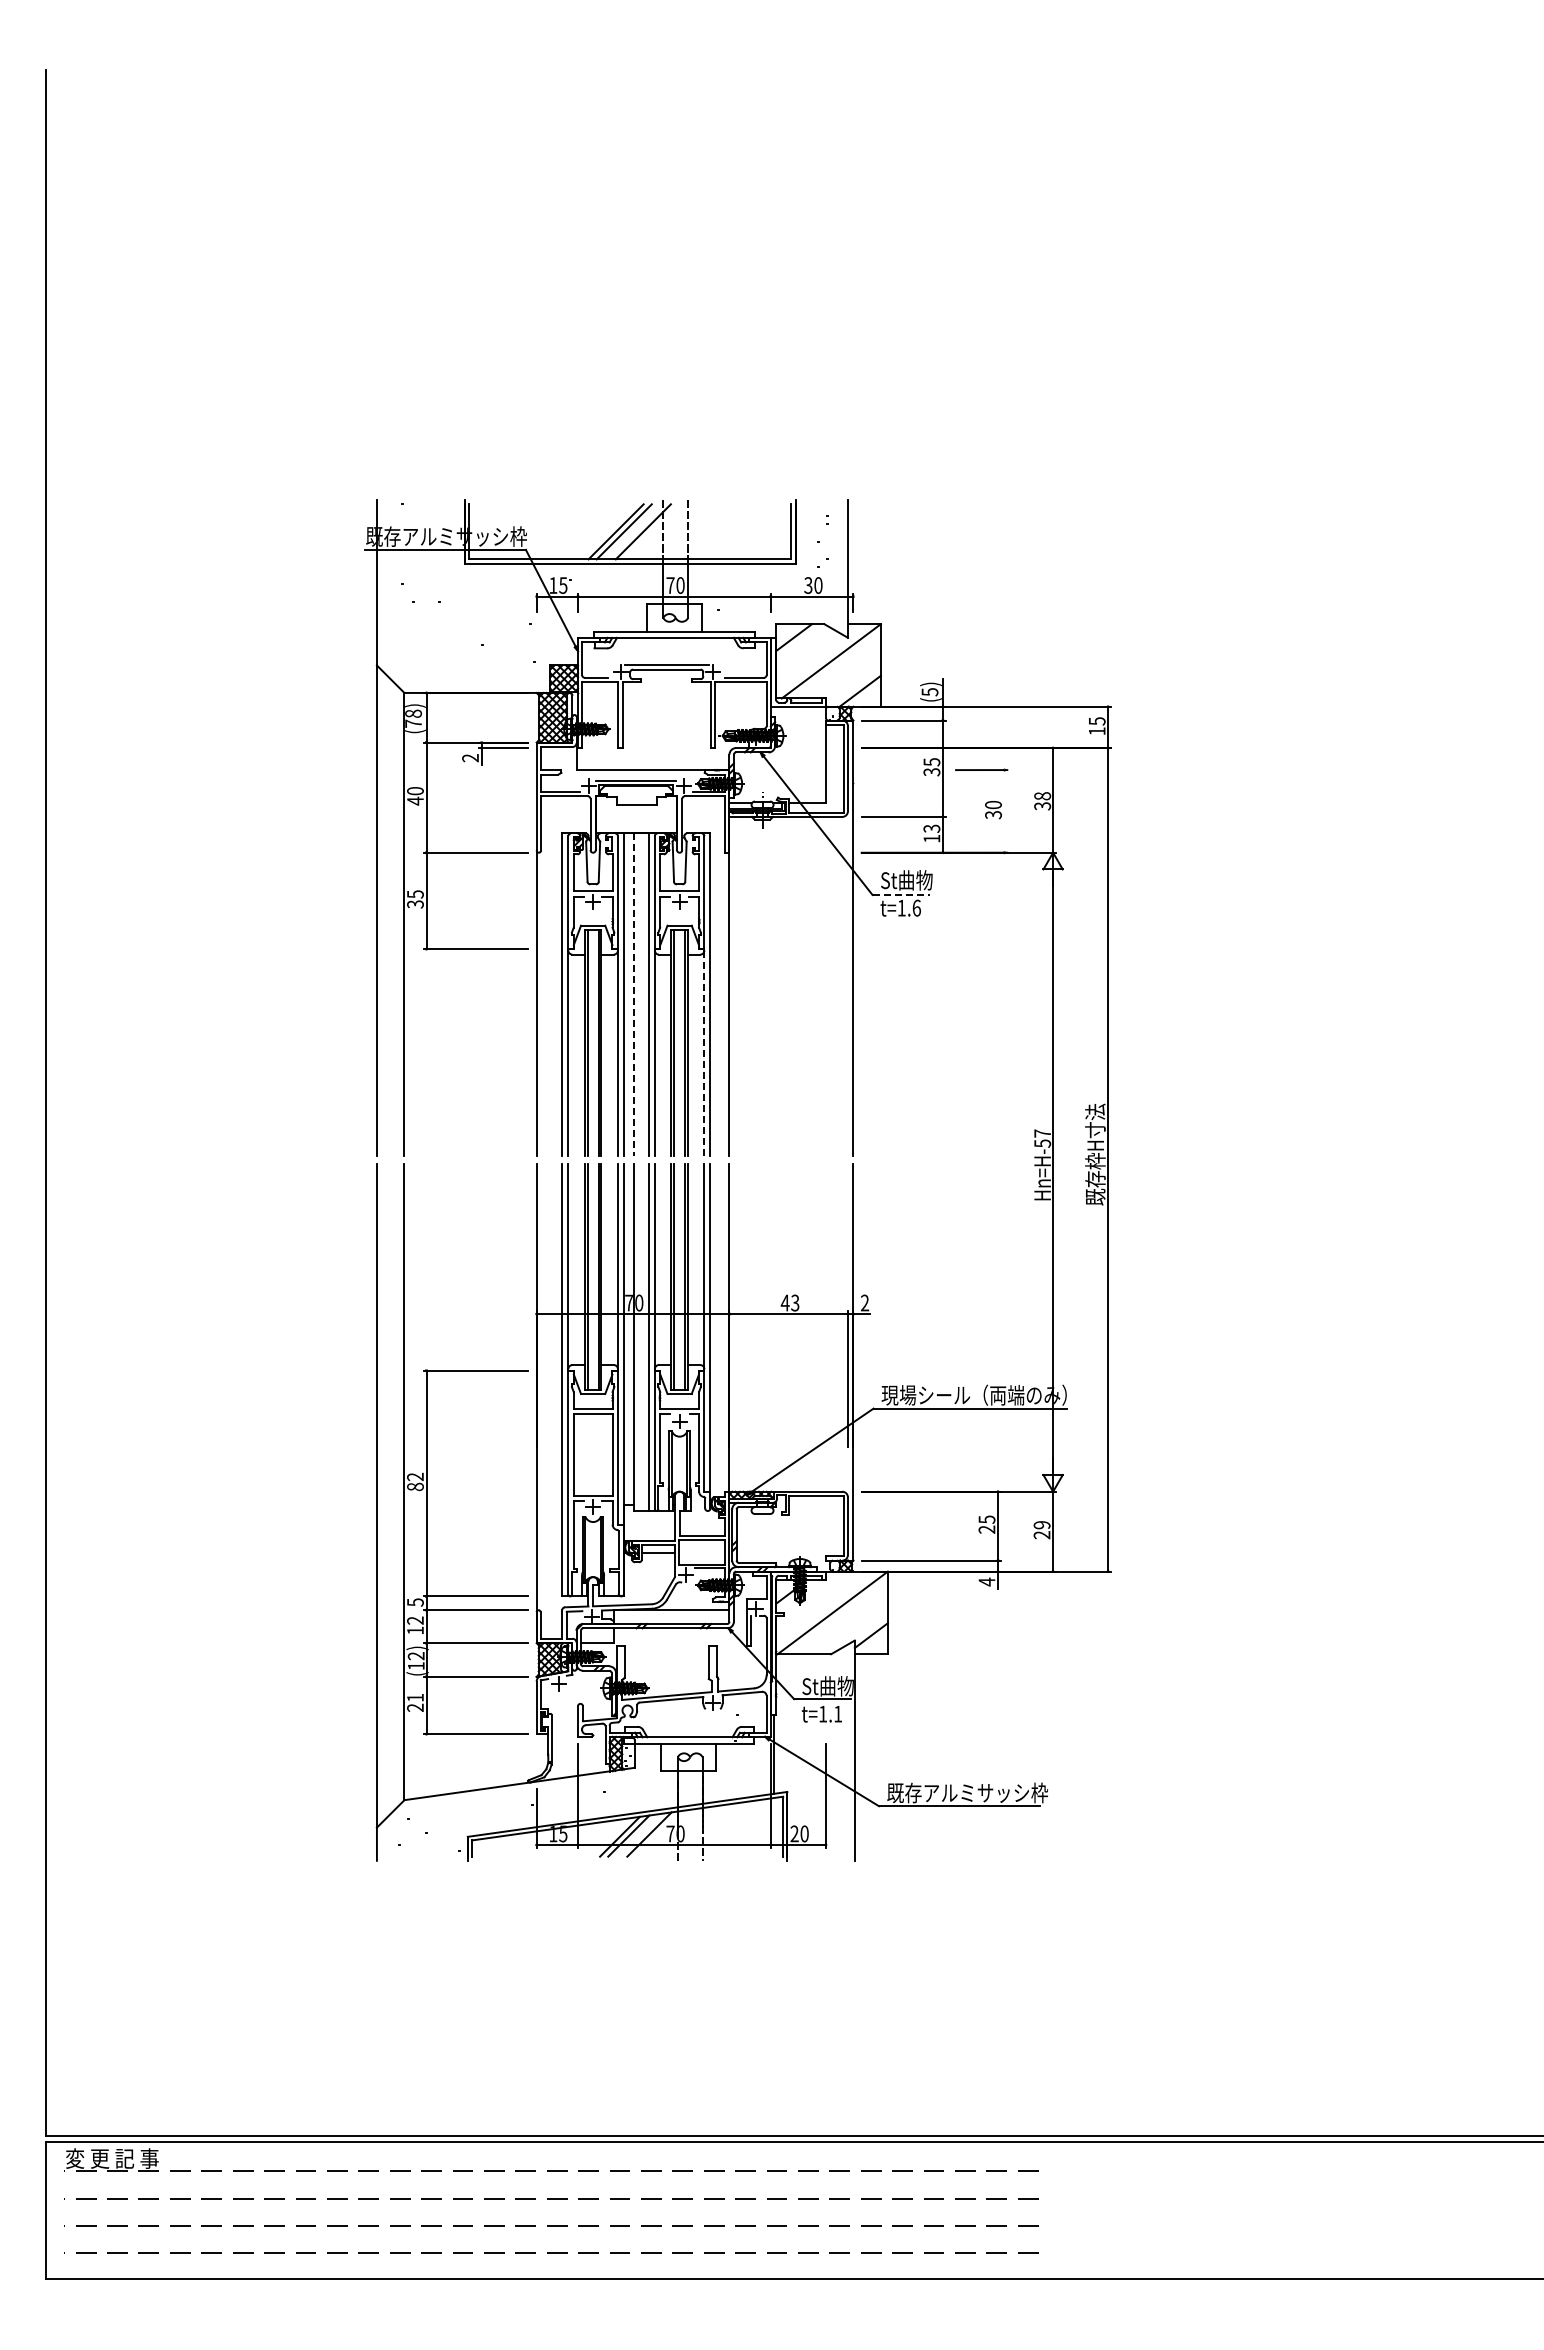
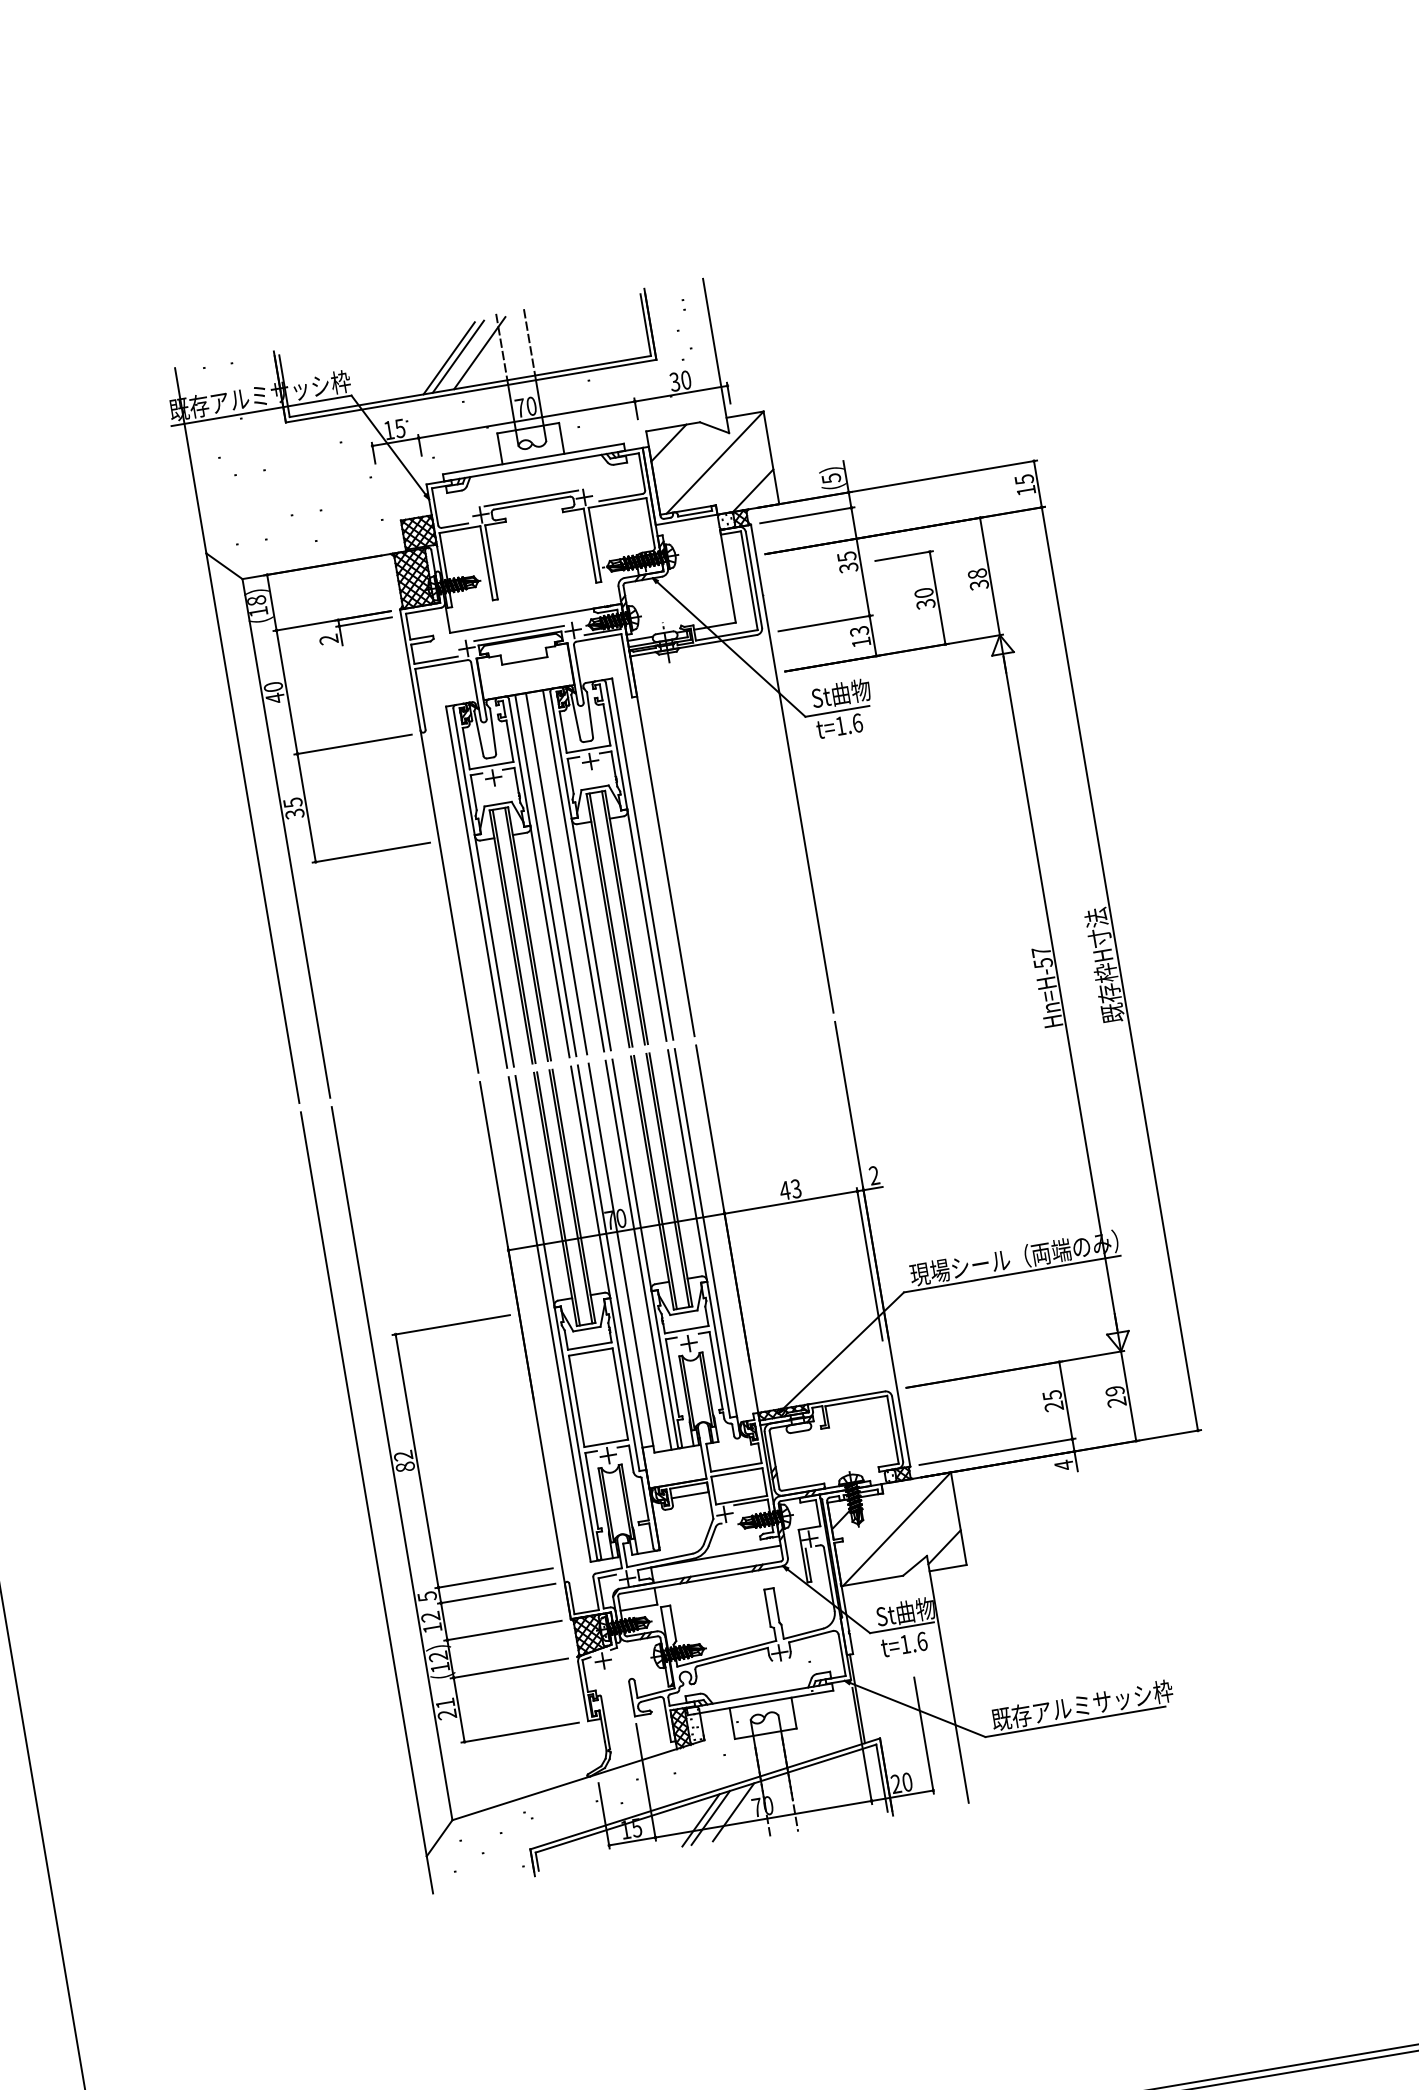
text: (413, 723) -> (258, 611), (78) -> (18)
line: (1004, 811) -> (937, 598), added
line: (901, 894) -> (837, 710), dashed -> solid
line: (633, 995) -> (556, 874), dashed -> solid
line: (704, 1053) -> (647, 926), dashed -> solid
text: (838, 1713) -> (922, 1640), t=1.1 -> t=1.6

